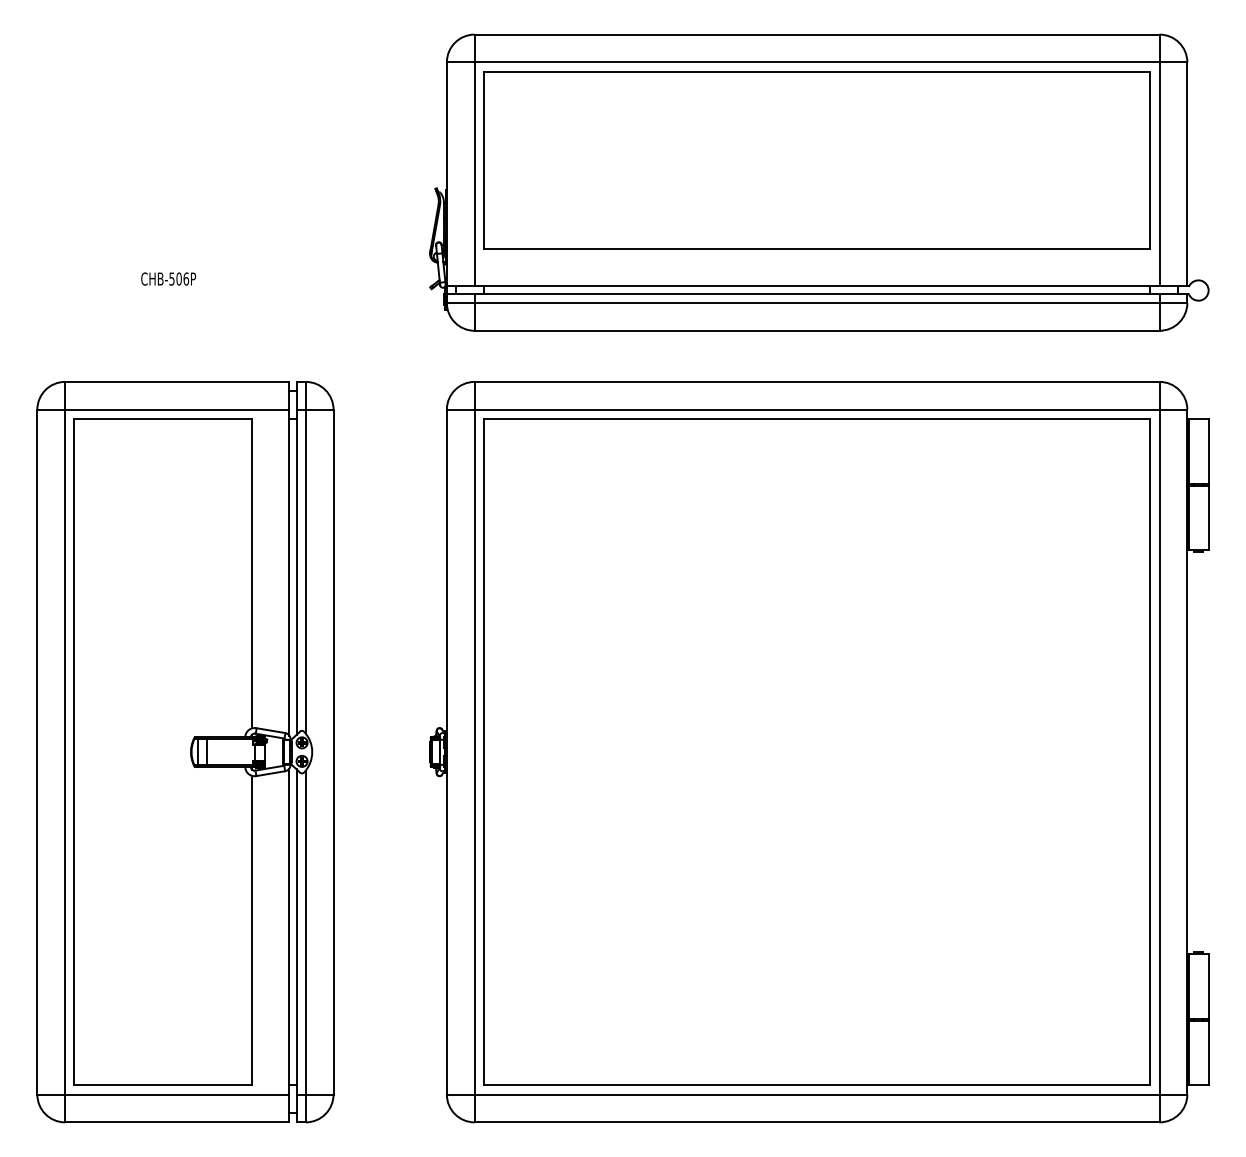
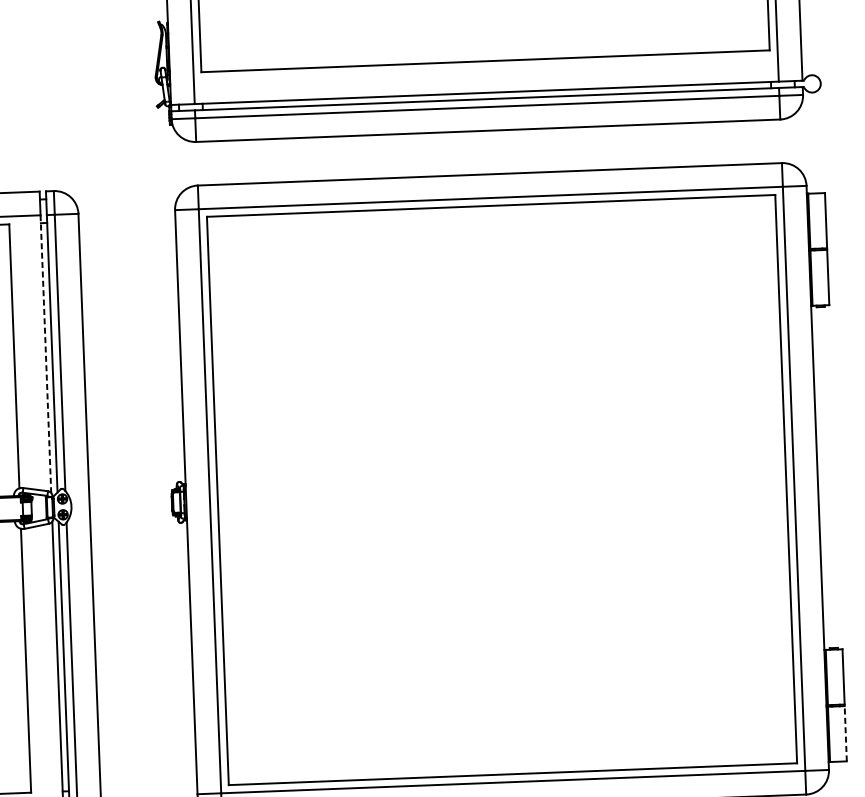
line: (289, 572) -> (46, 354), solid -> dashed
line: (1208, 1052) -> (845, 733), solid -> dashed

